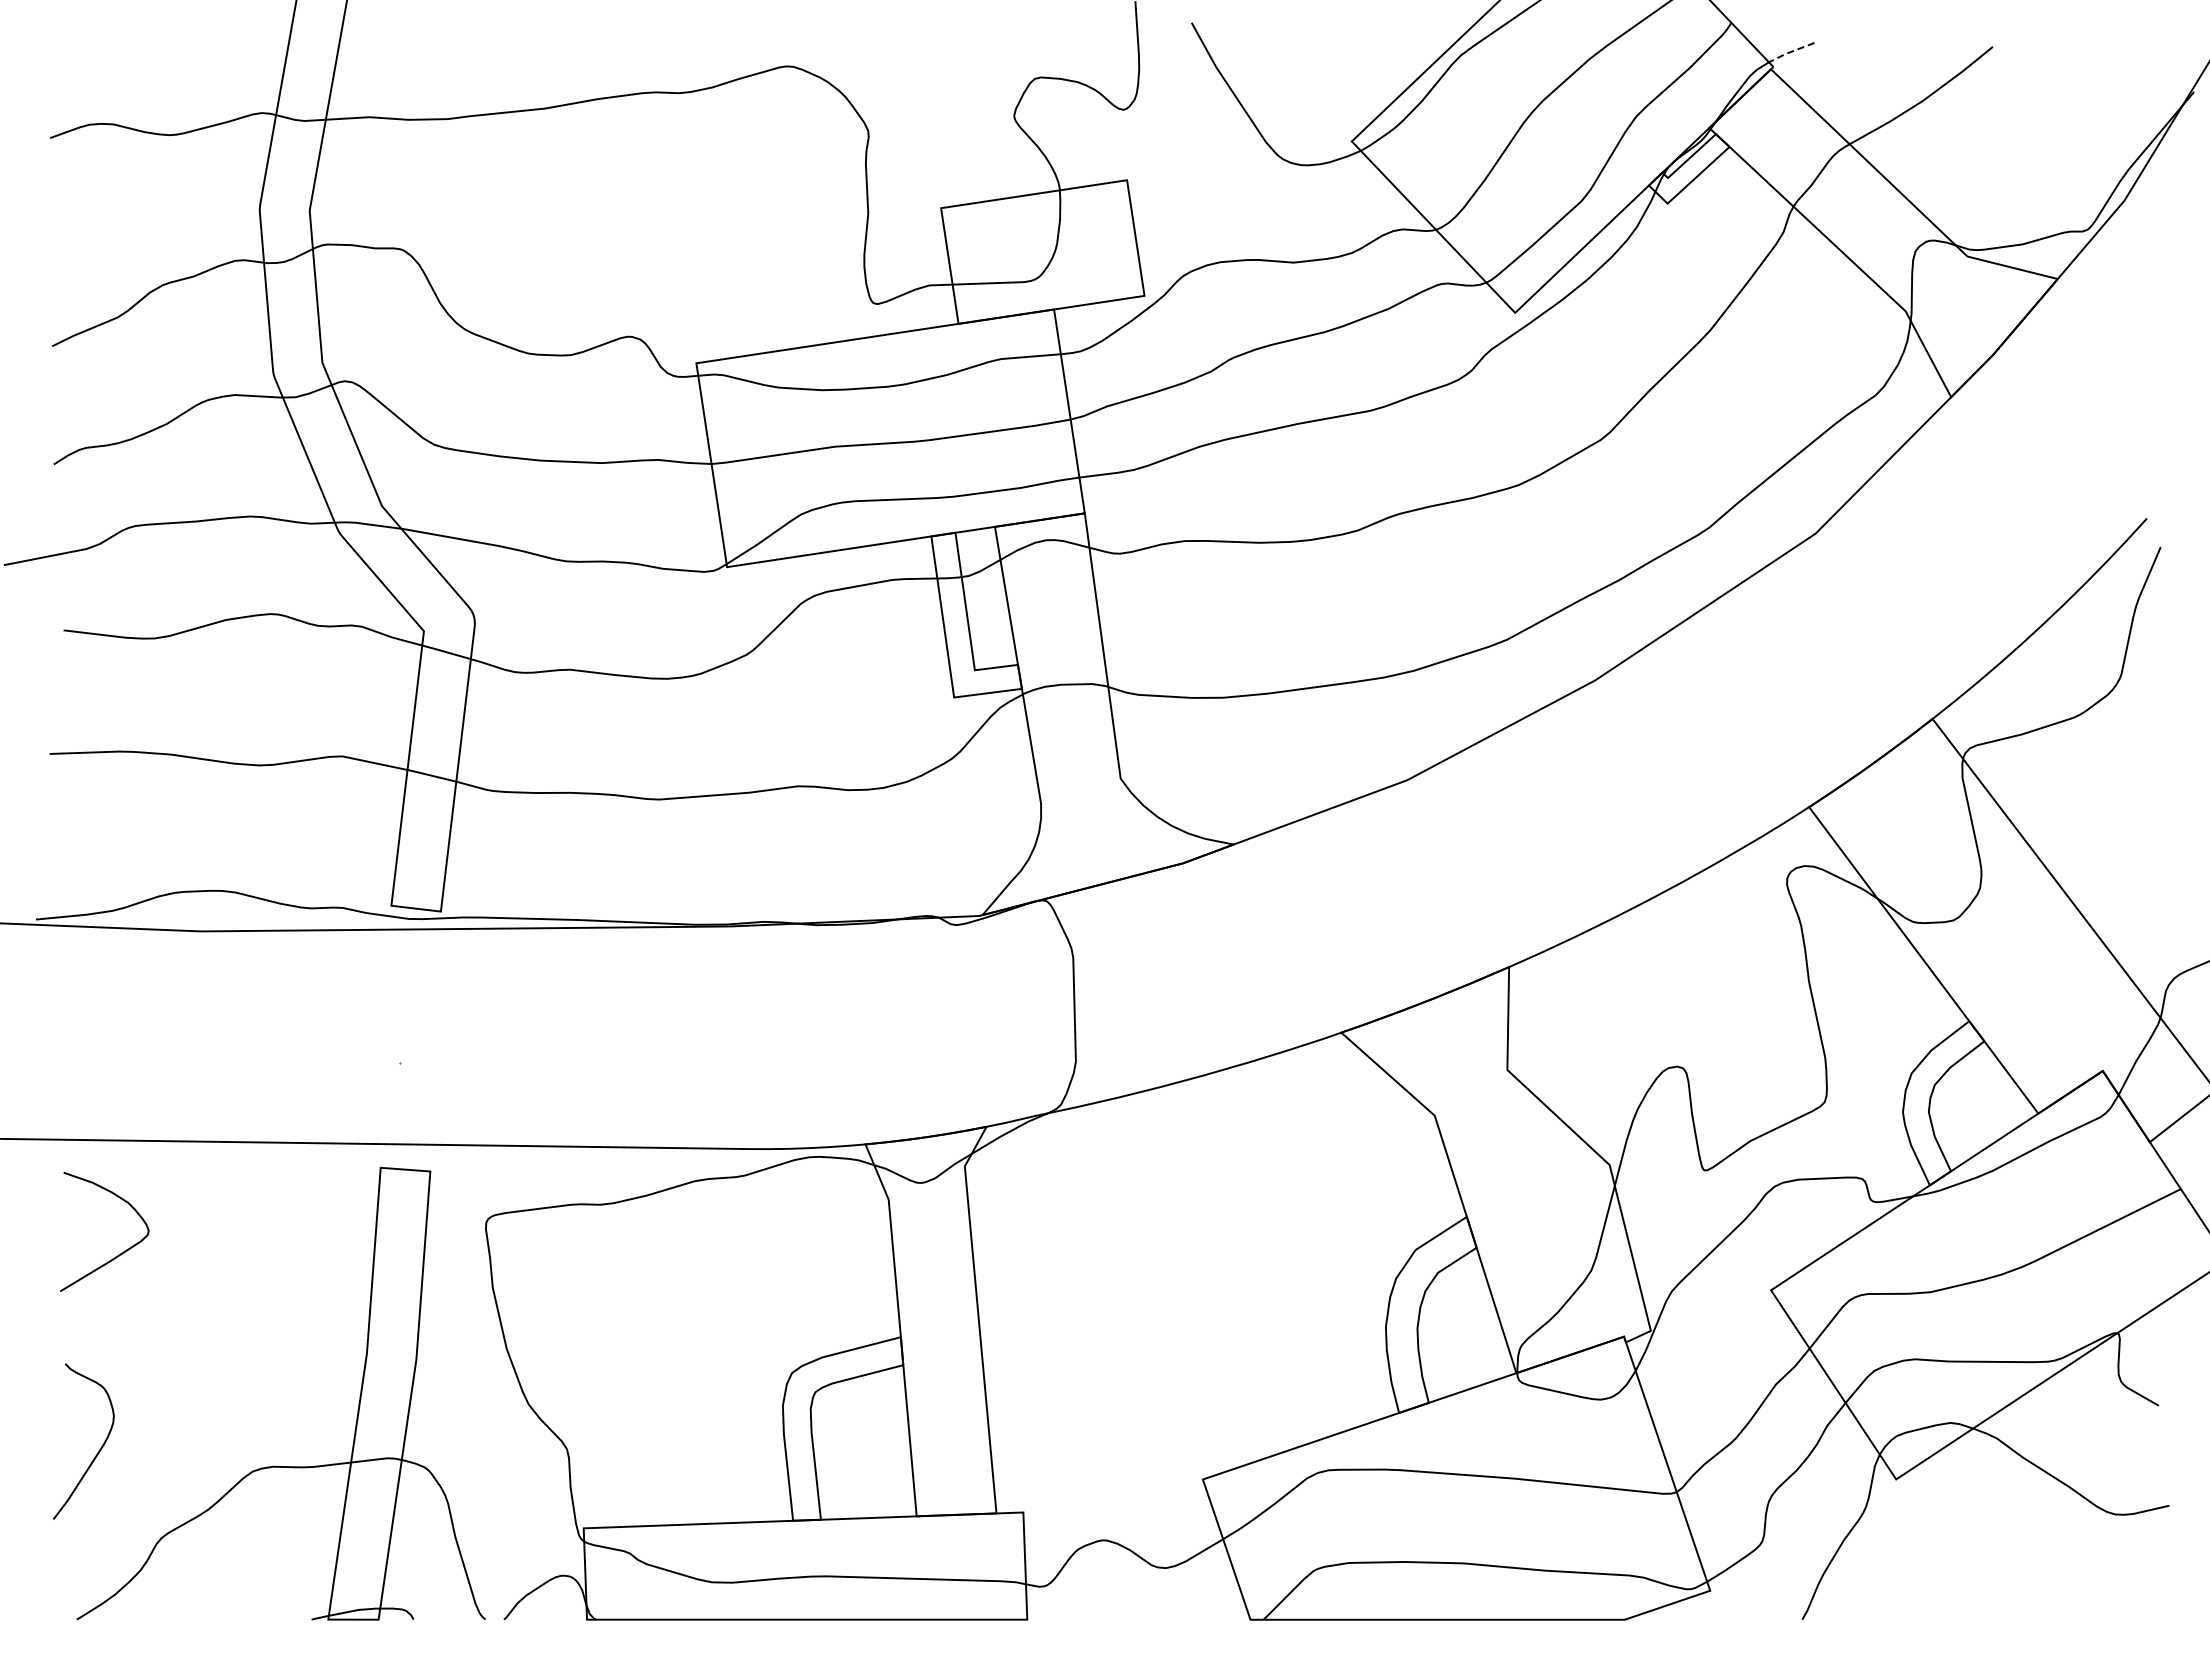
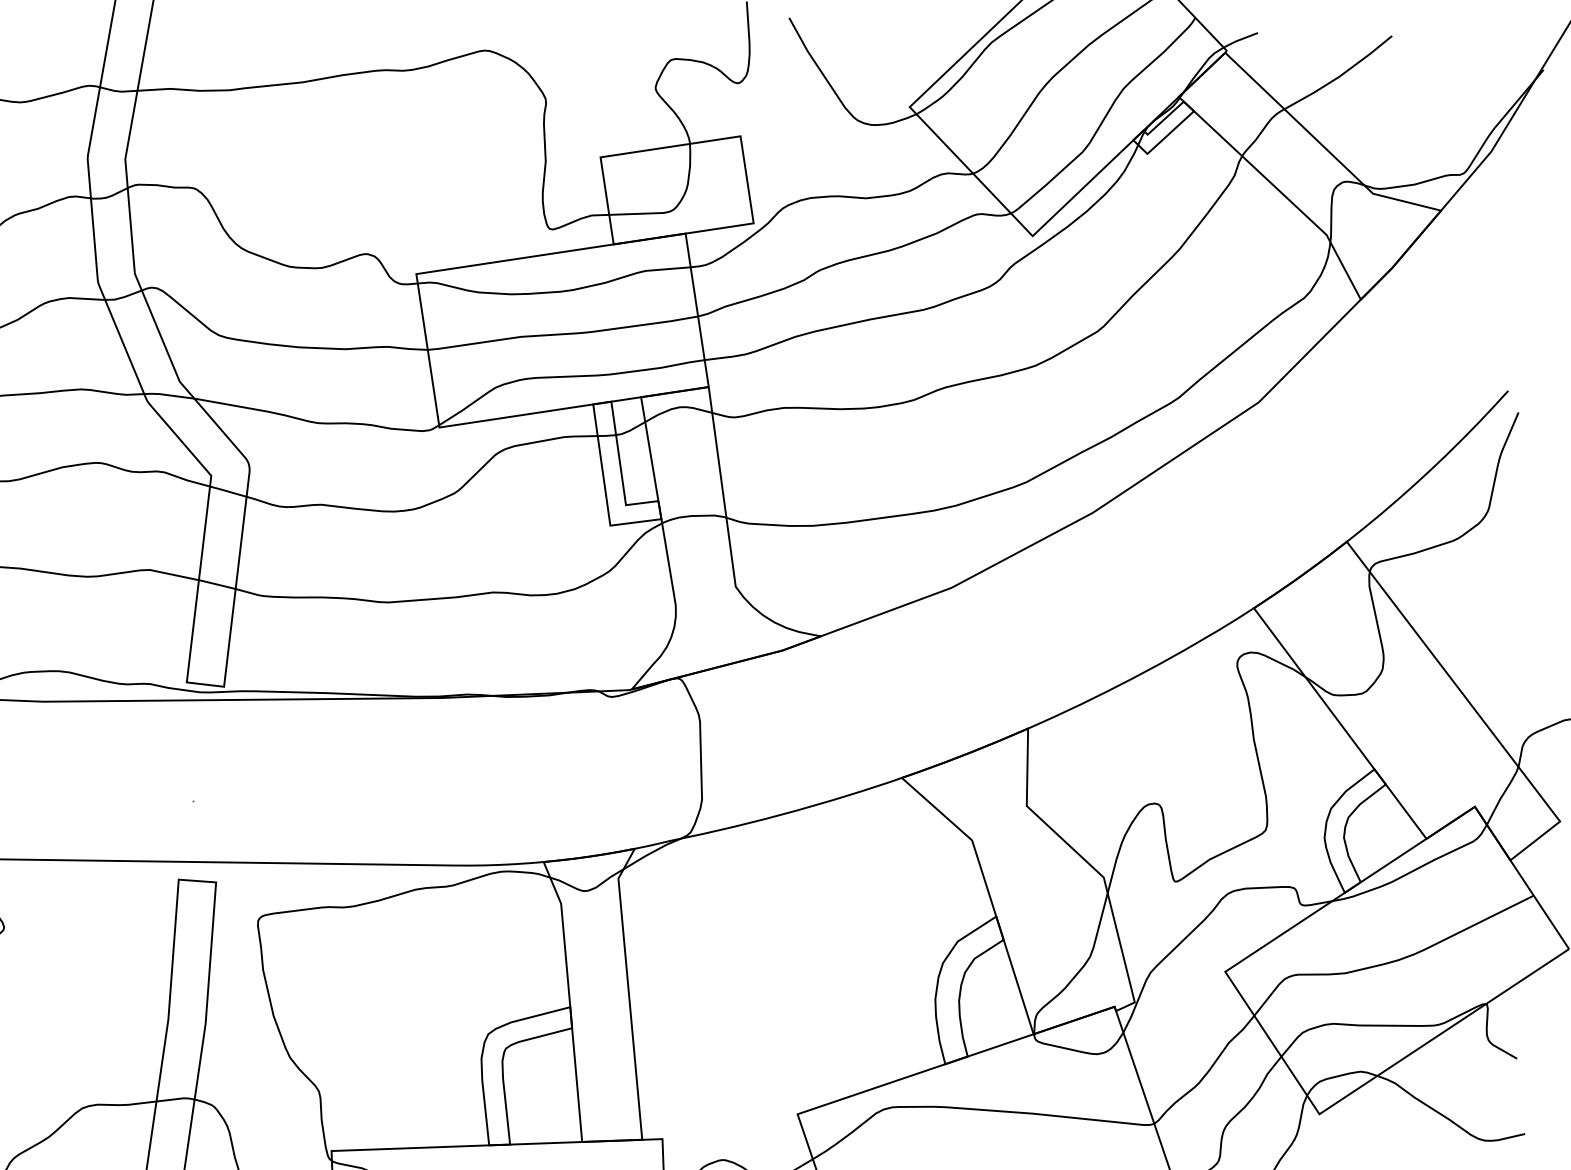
line: (1790, 52) -> (1239, 40), dashed -> solid

